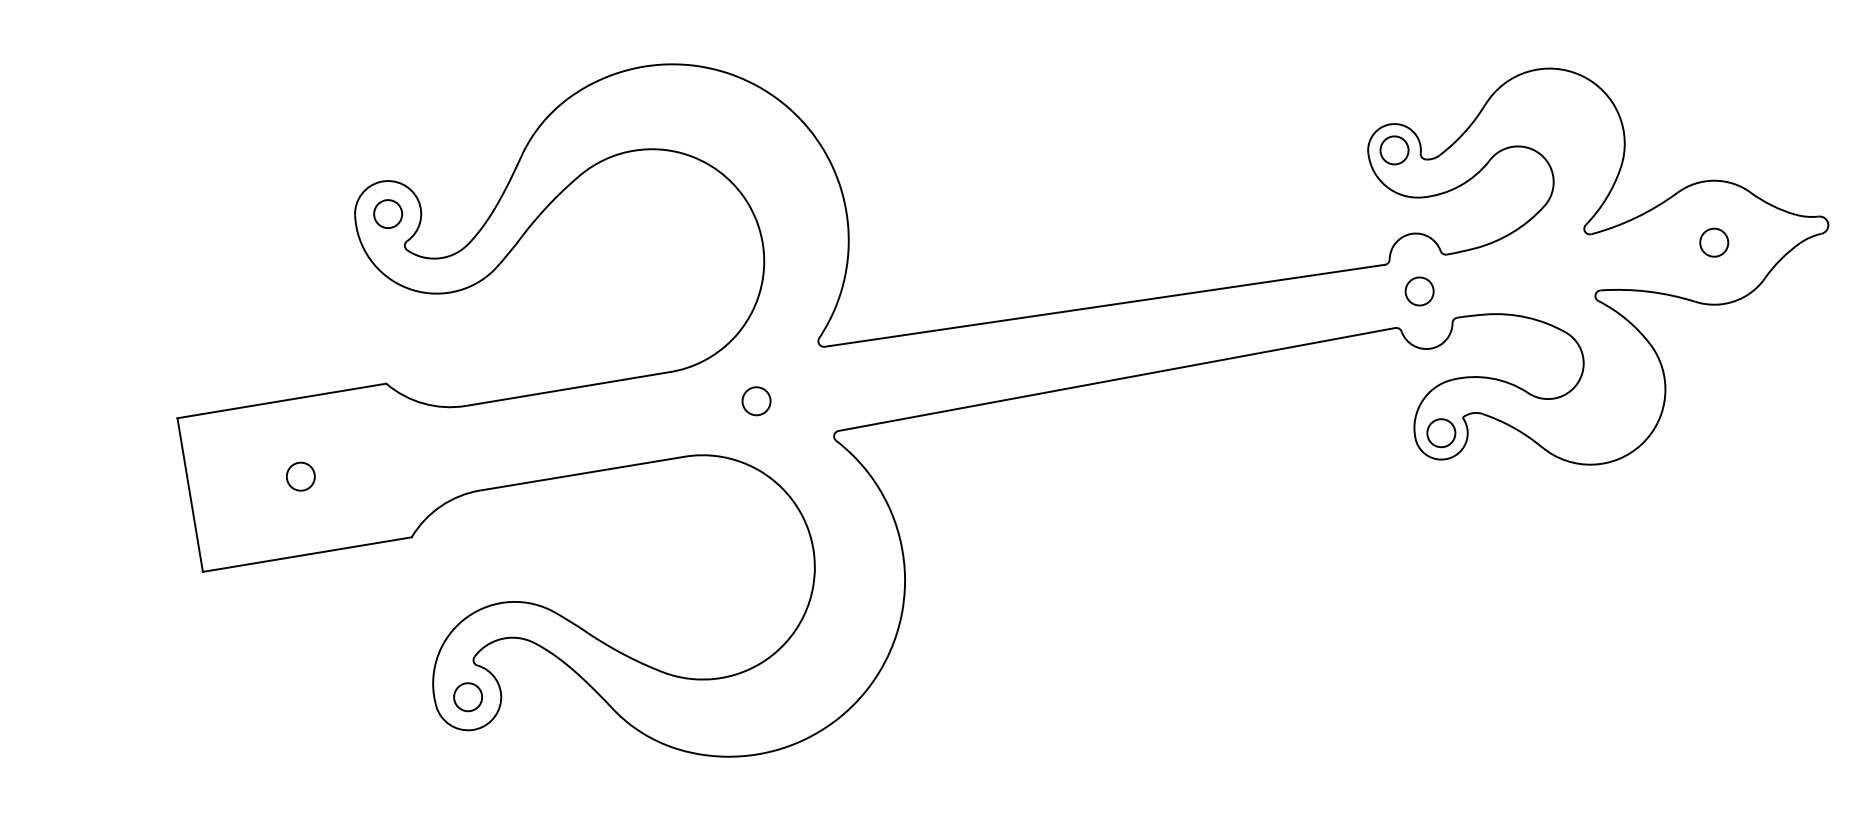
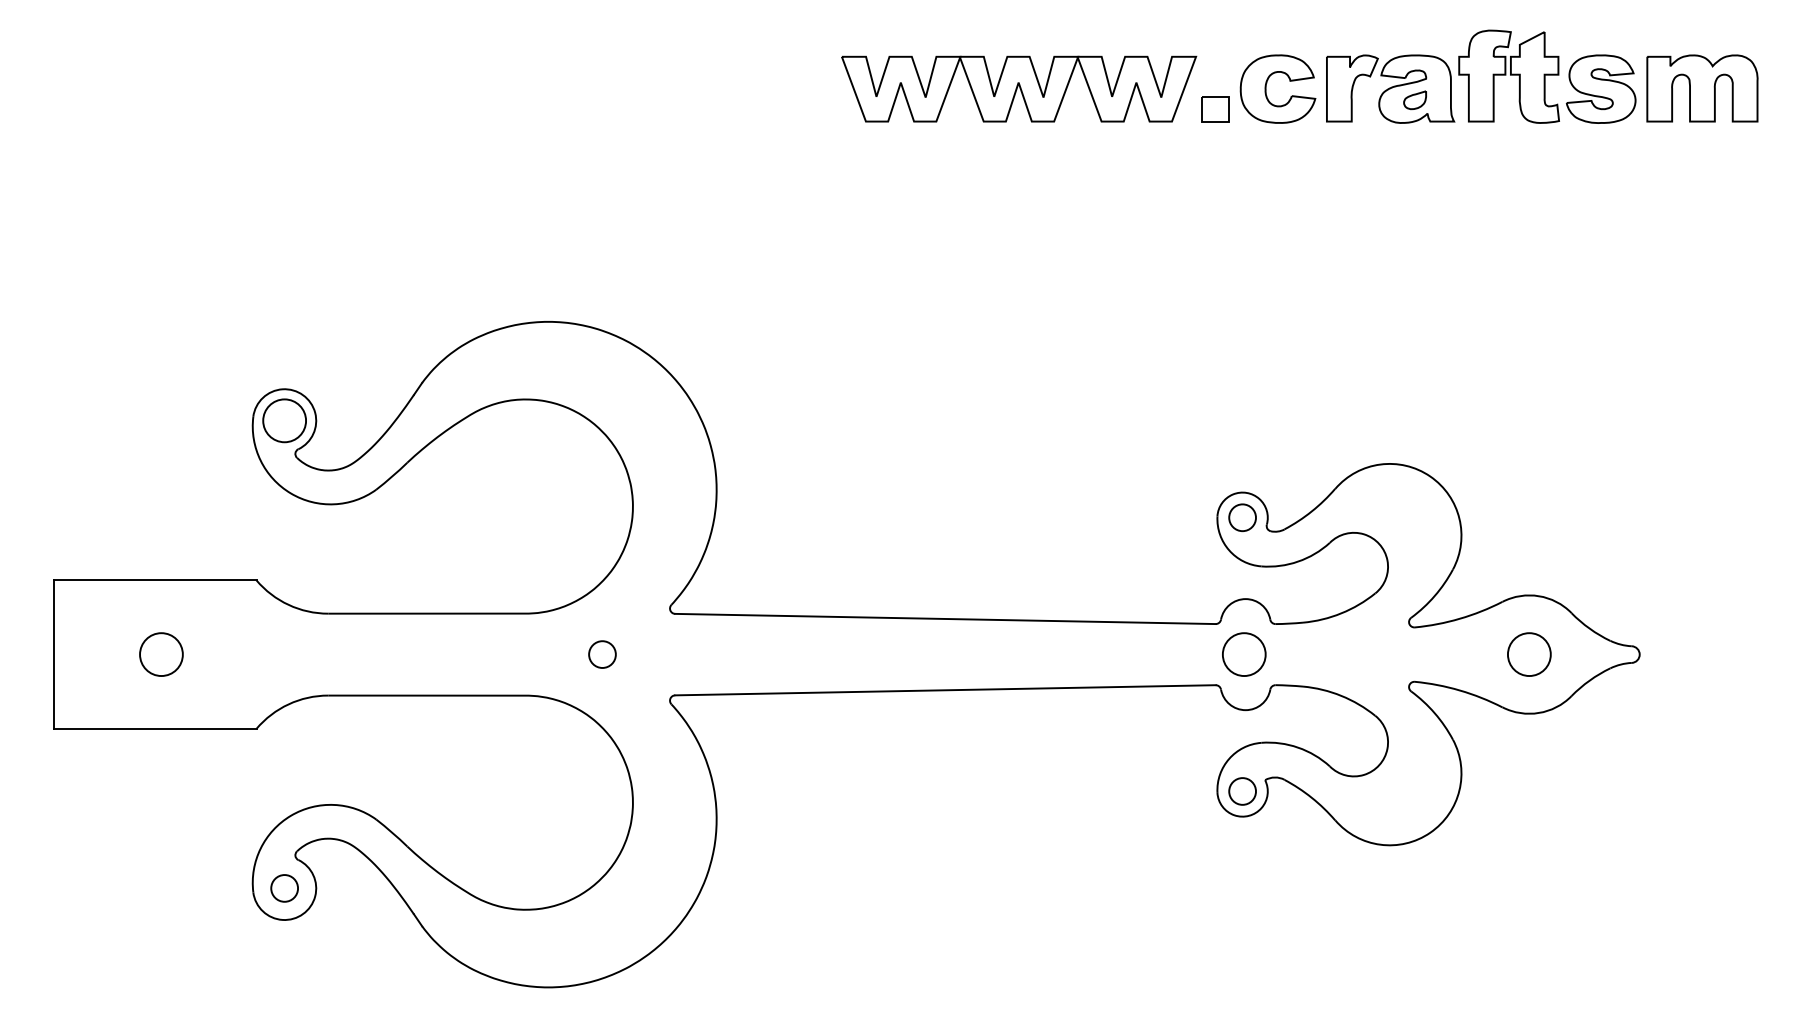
circle: (387, 213) -> (284, 420), size x1.6
circle: (1714, 242) -> (1529, 654), size x1.6
circle: (1418, 291) -> (1243, 654), size x1.6
circle: (300, 476) -> (161, 654), size x1.6

